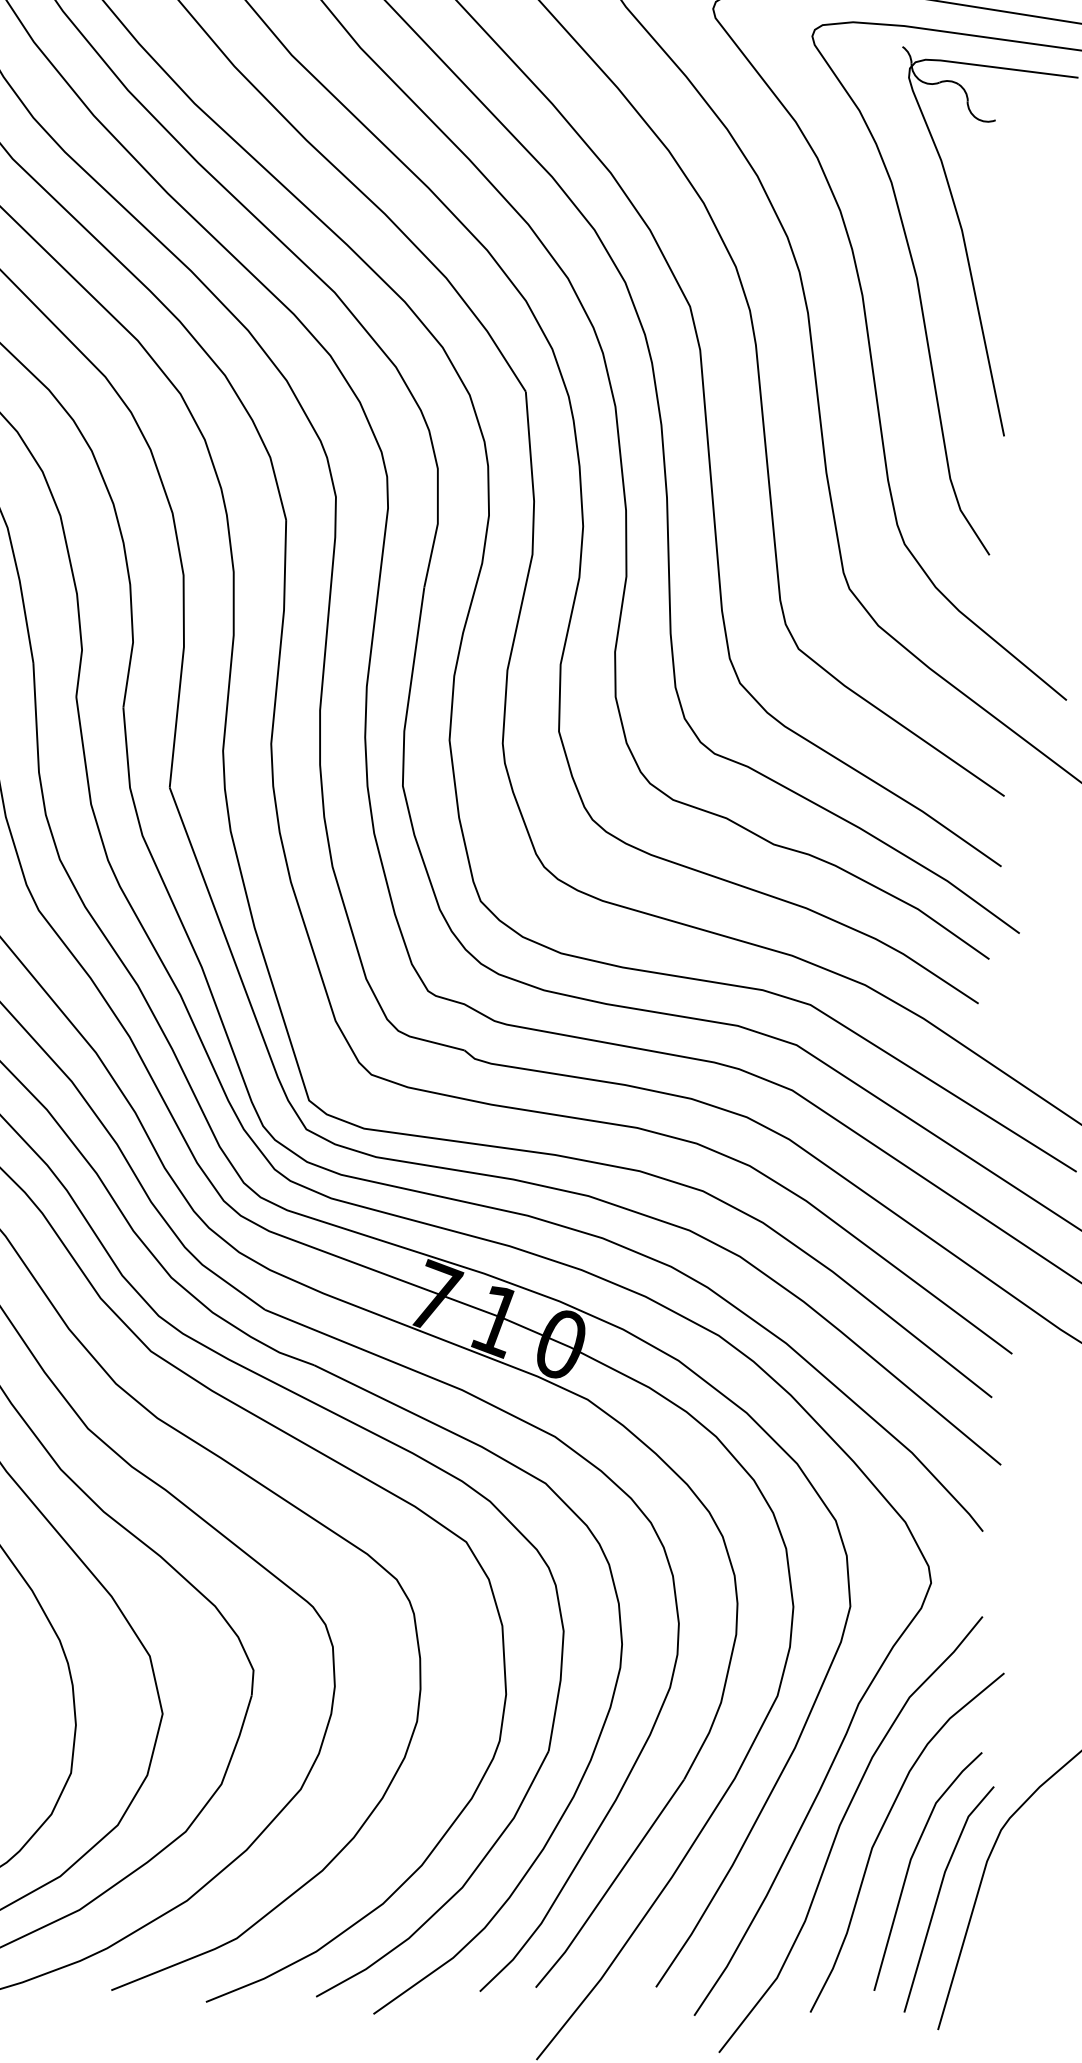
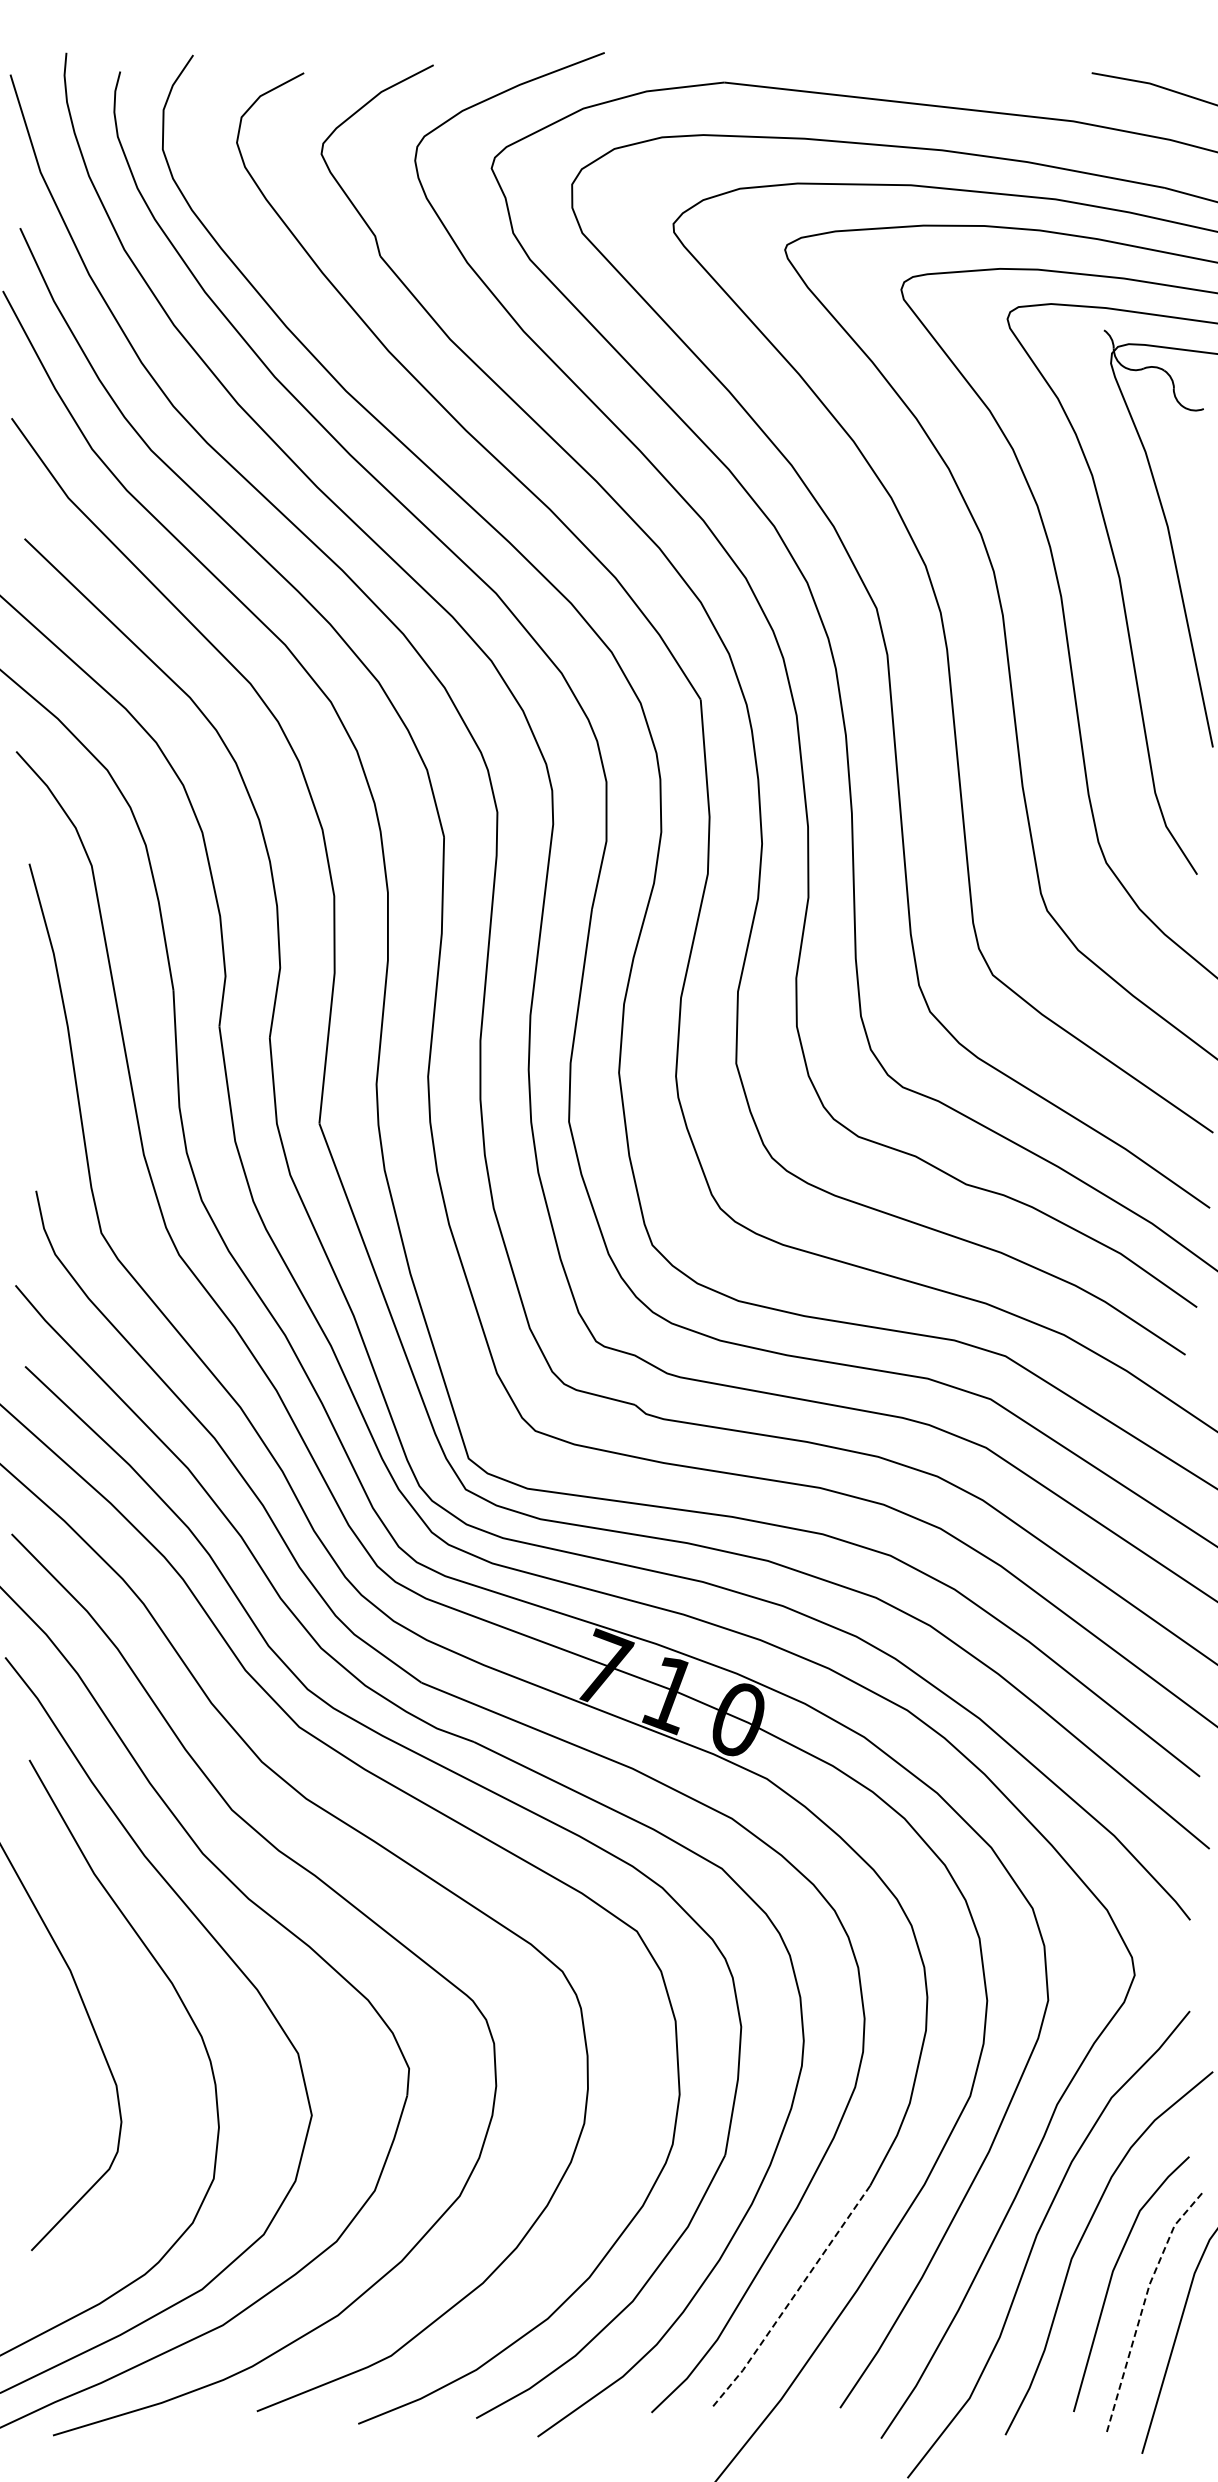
line: (611, 1885) -> (792, 2299), solid -> dashed
line: (938, 1893) -> (1142, 2307), solid -> dashed

